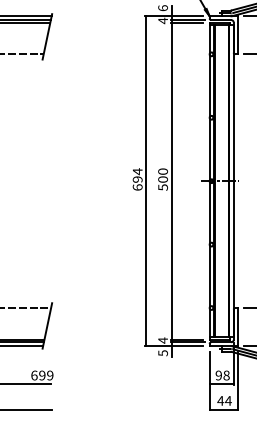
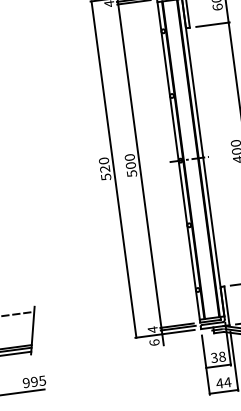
text: (137, 179) -> (104, 169), 694 -> 520
text: (162, 353) -> (154, 343), 5 -> 6
text: (42, 375) -> (34, 381), 699 -> 995
text: (218, 375) -> (214, 357), 98 -> 38

